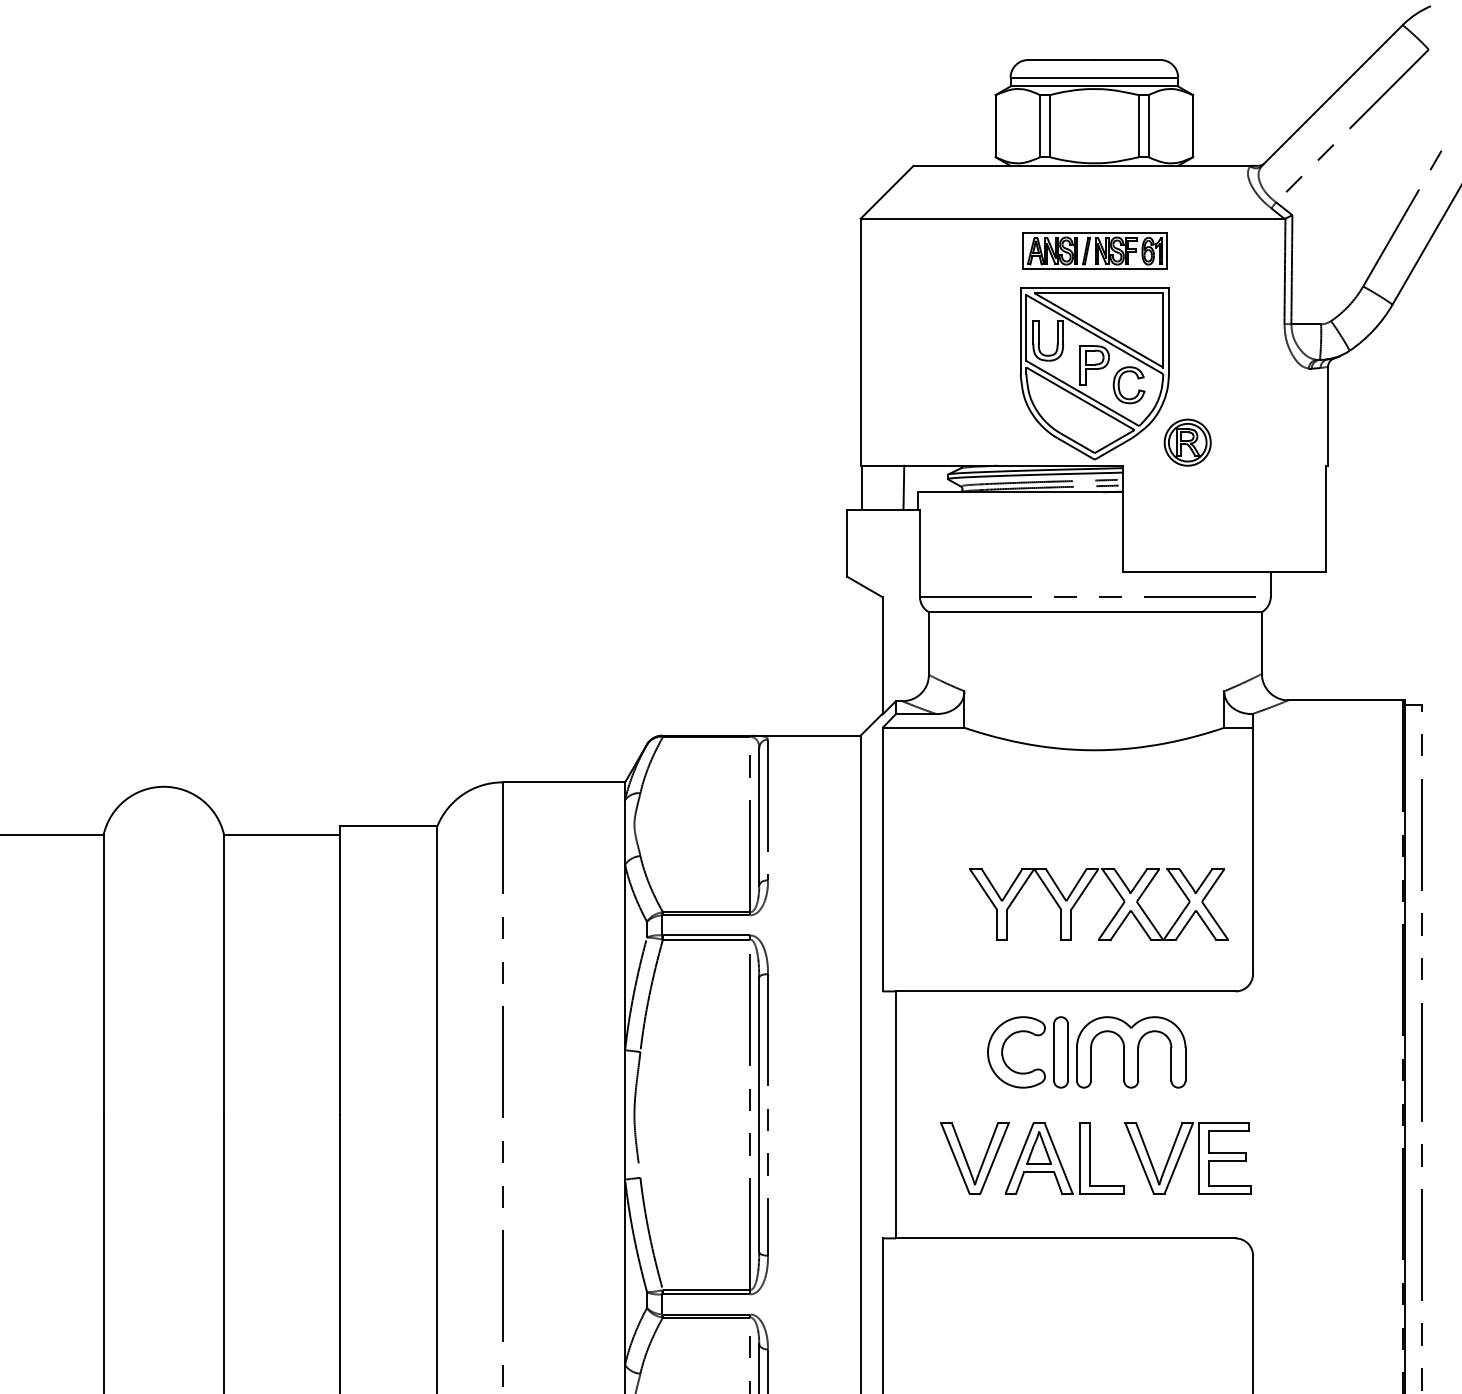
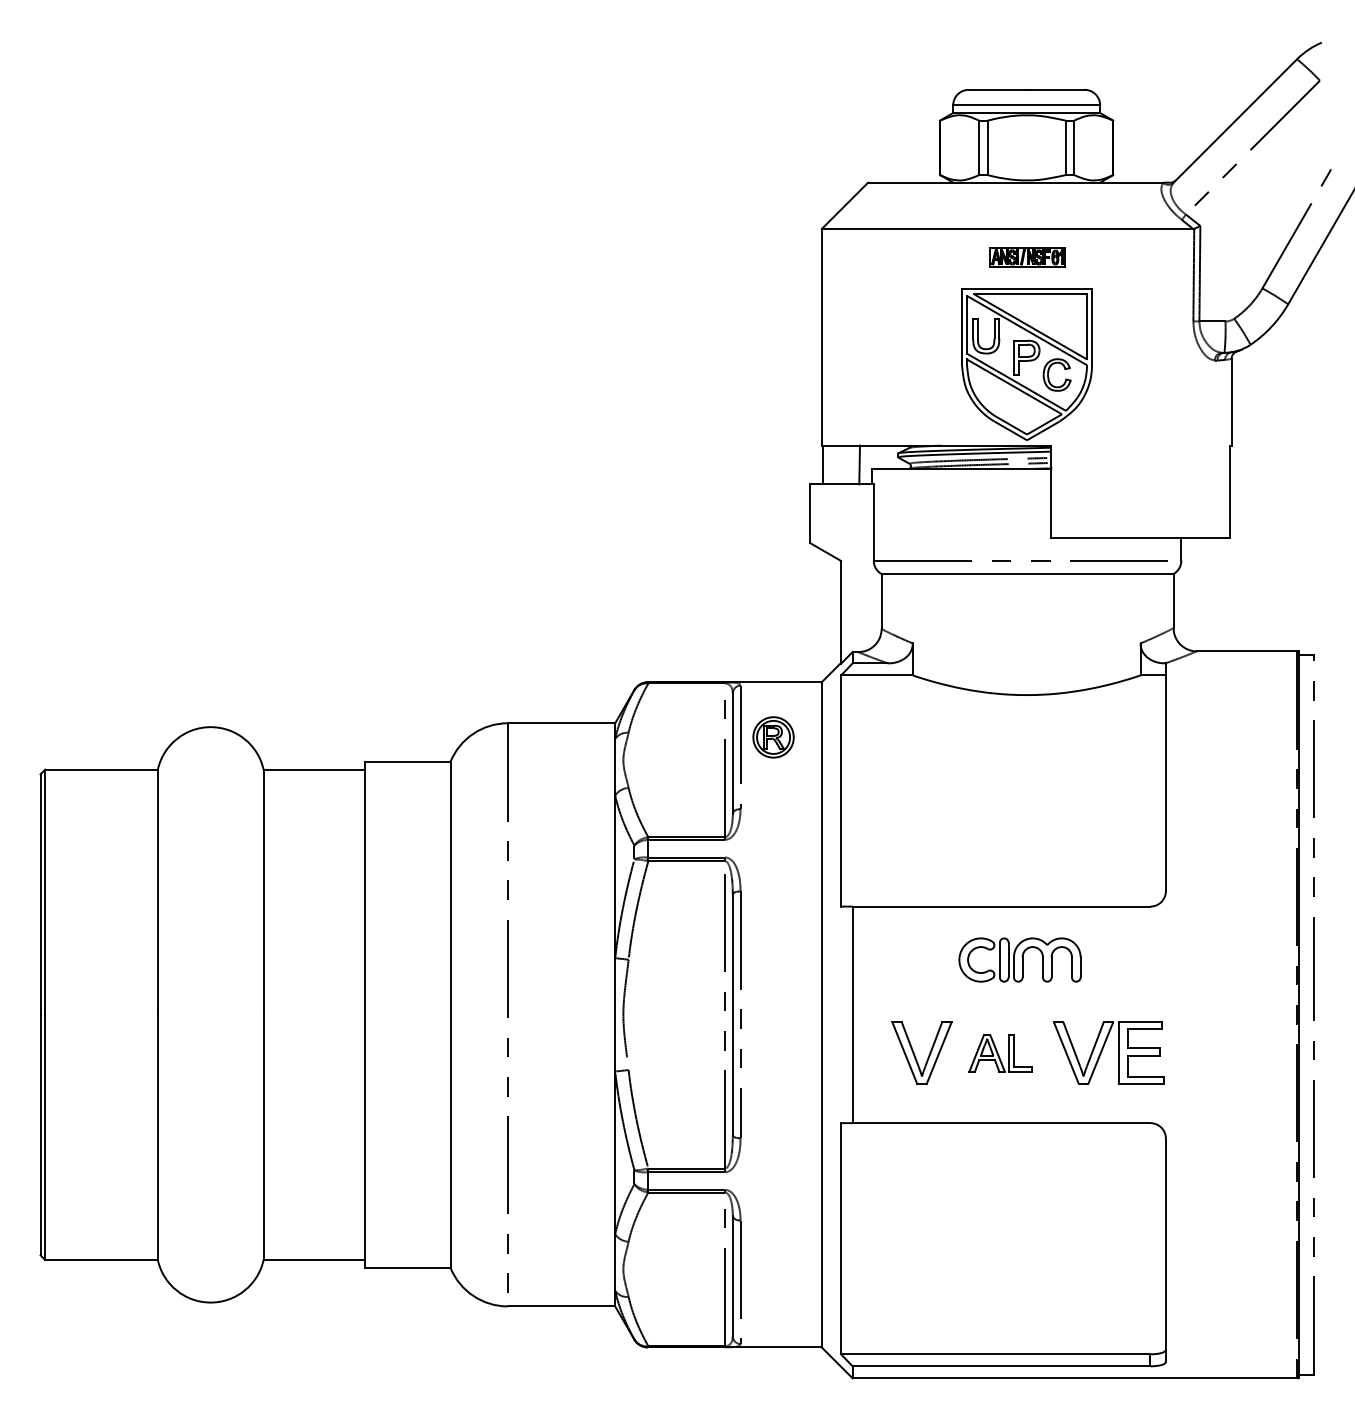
part: (1095, 251) -> (1027, 257), size x0.6
part: (1187, 442) -> (773, 737), moved
part: (1083, 893) -> (1017, 820), removed
part: (1086, 1051) -> (1019, 959), size x0.7
part: (1064, 1157) -> (1000, 1052), size x0.6

